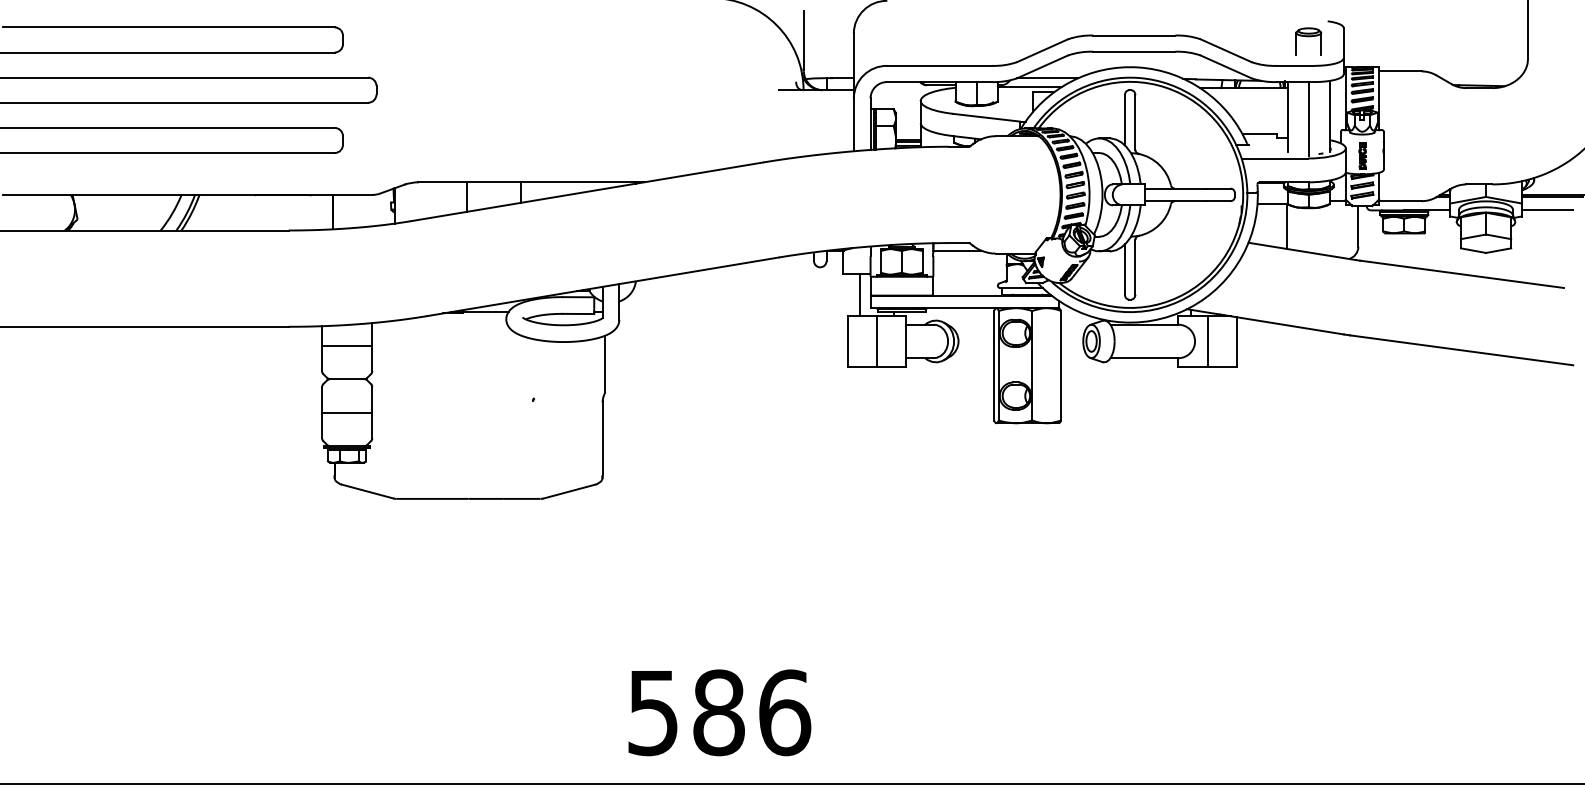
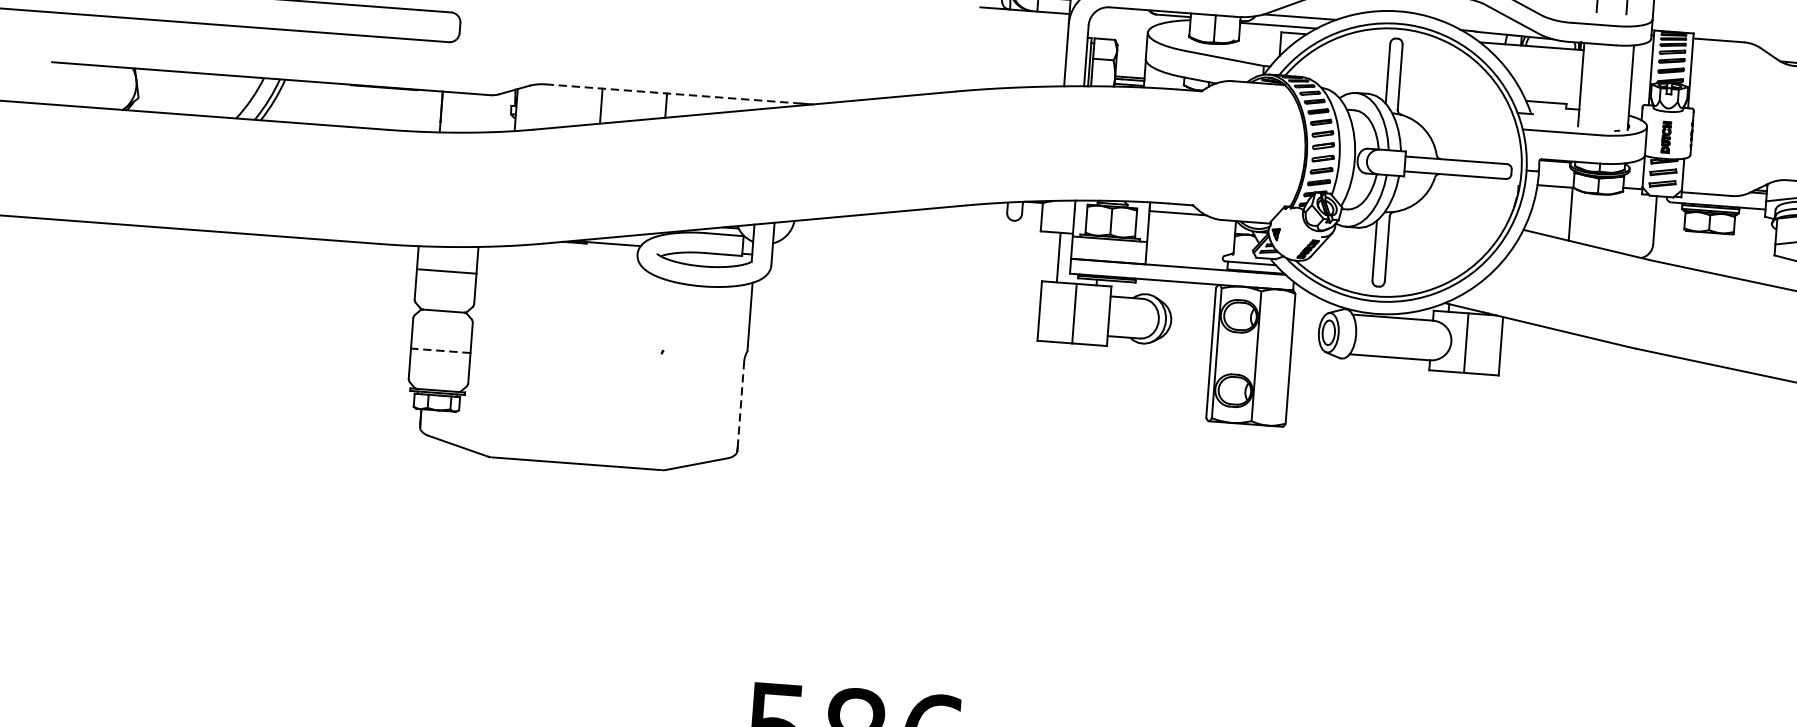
line: (1308, 118) -> (1605, 88), removed
line: (526, 182) -> (673, 94), solid -> dashed
line: (346, 412) -> (439, 350), solid -> dashed
line: (602, 438) -> (740, 404), solid -> dashed

